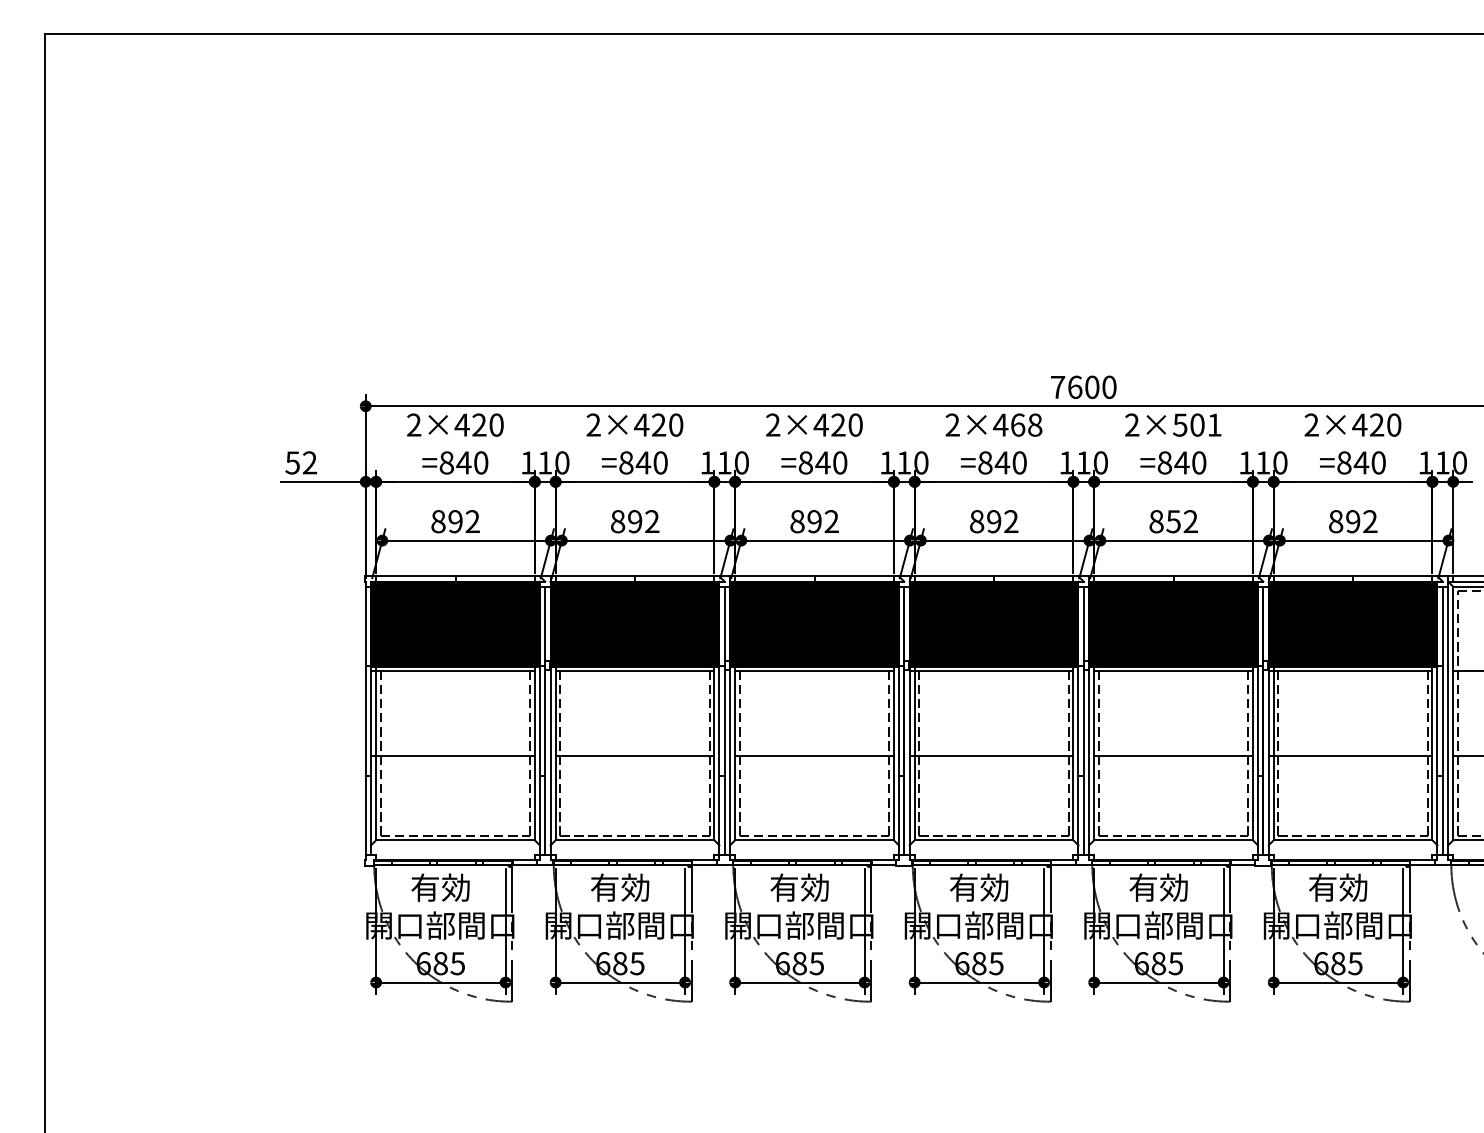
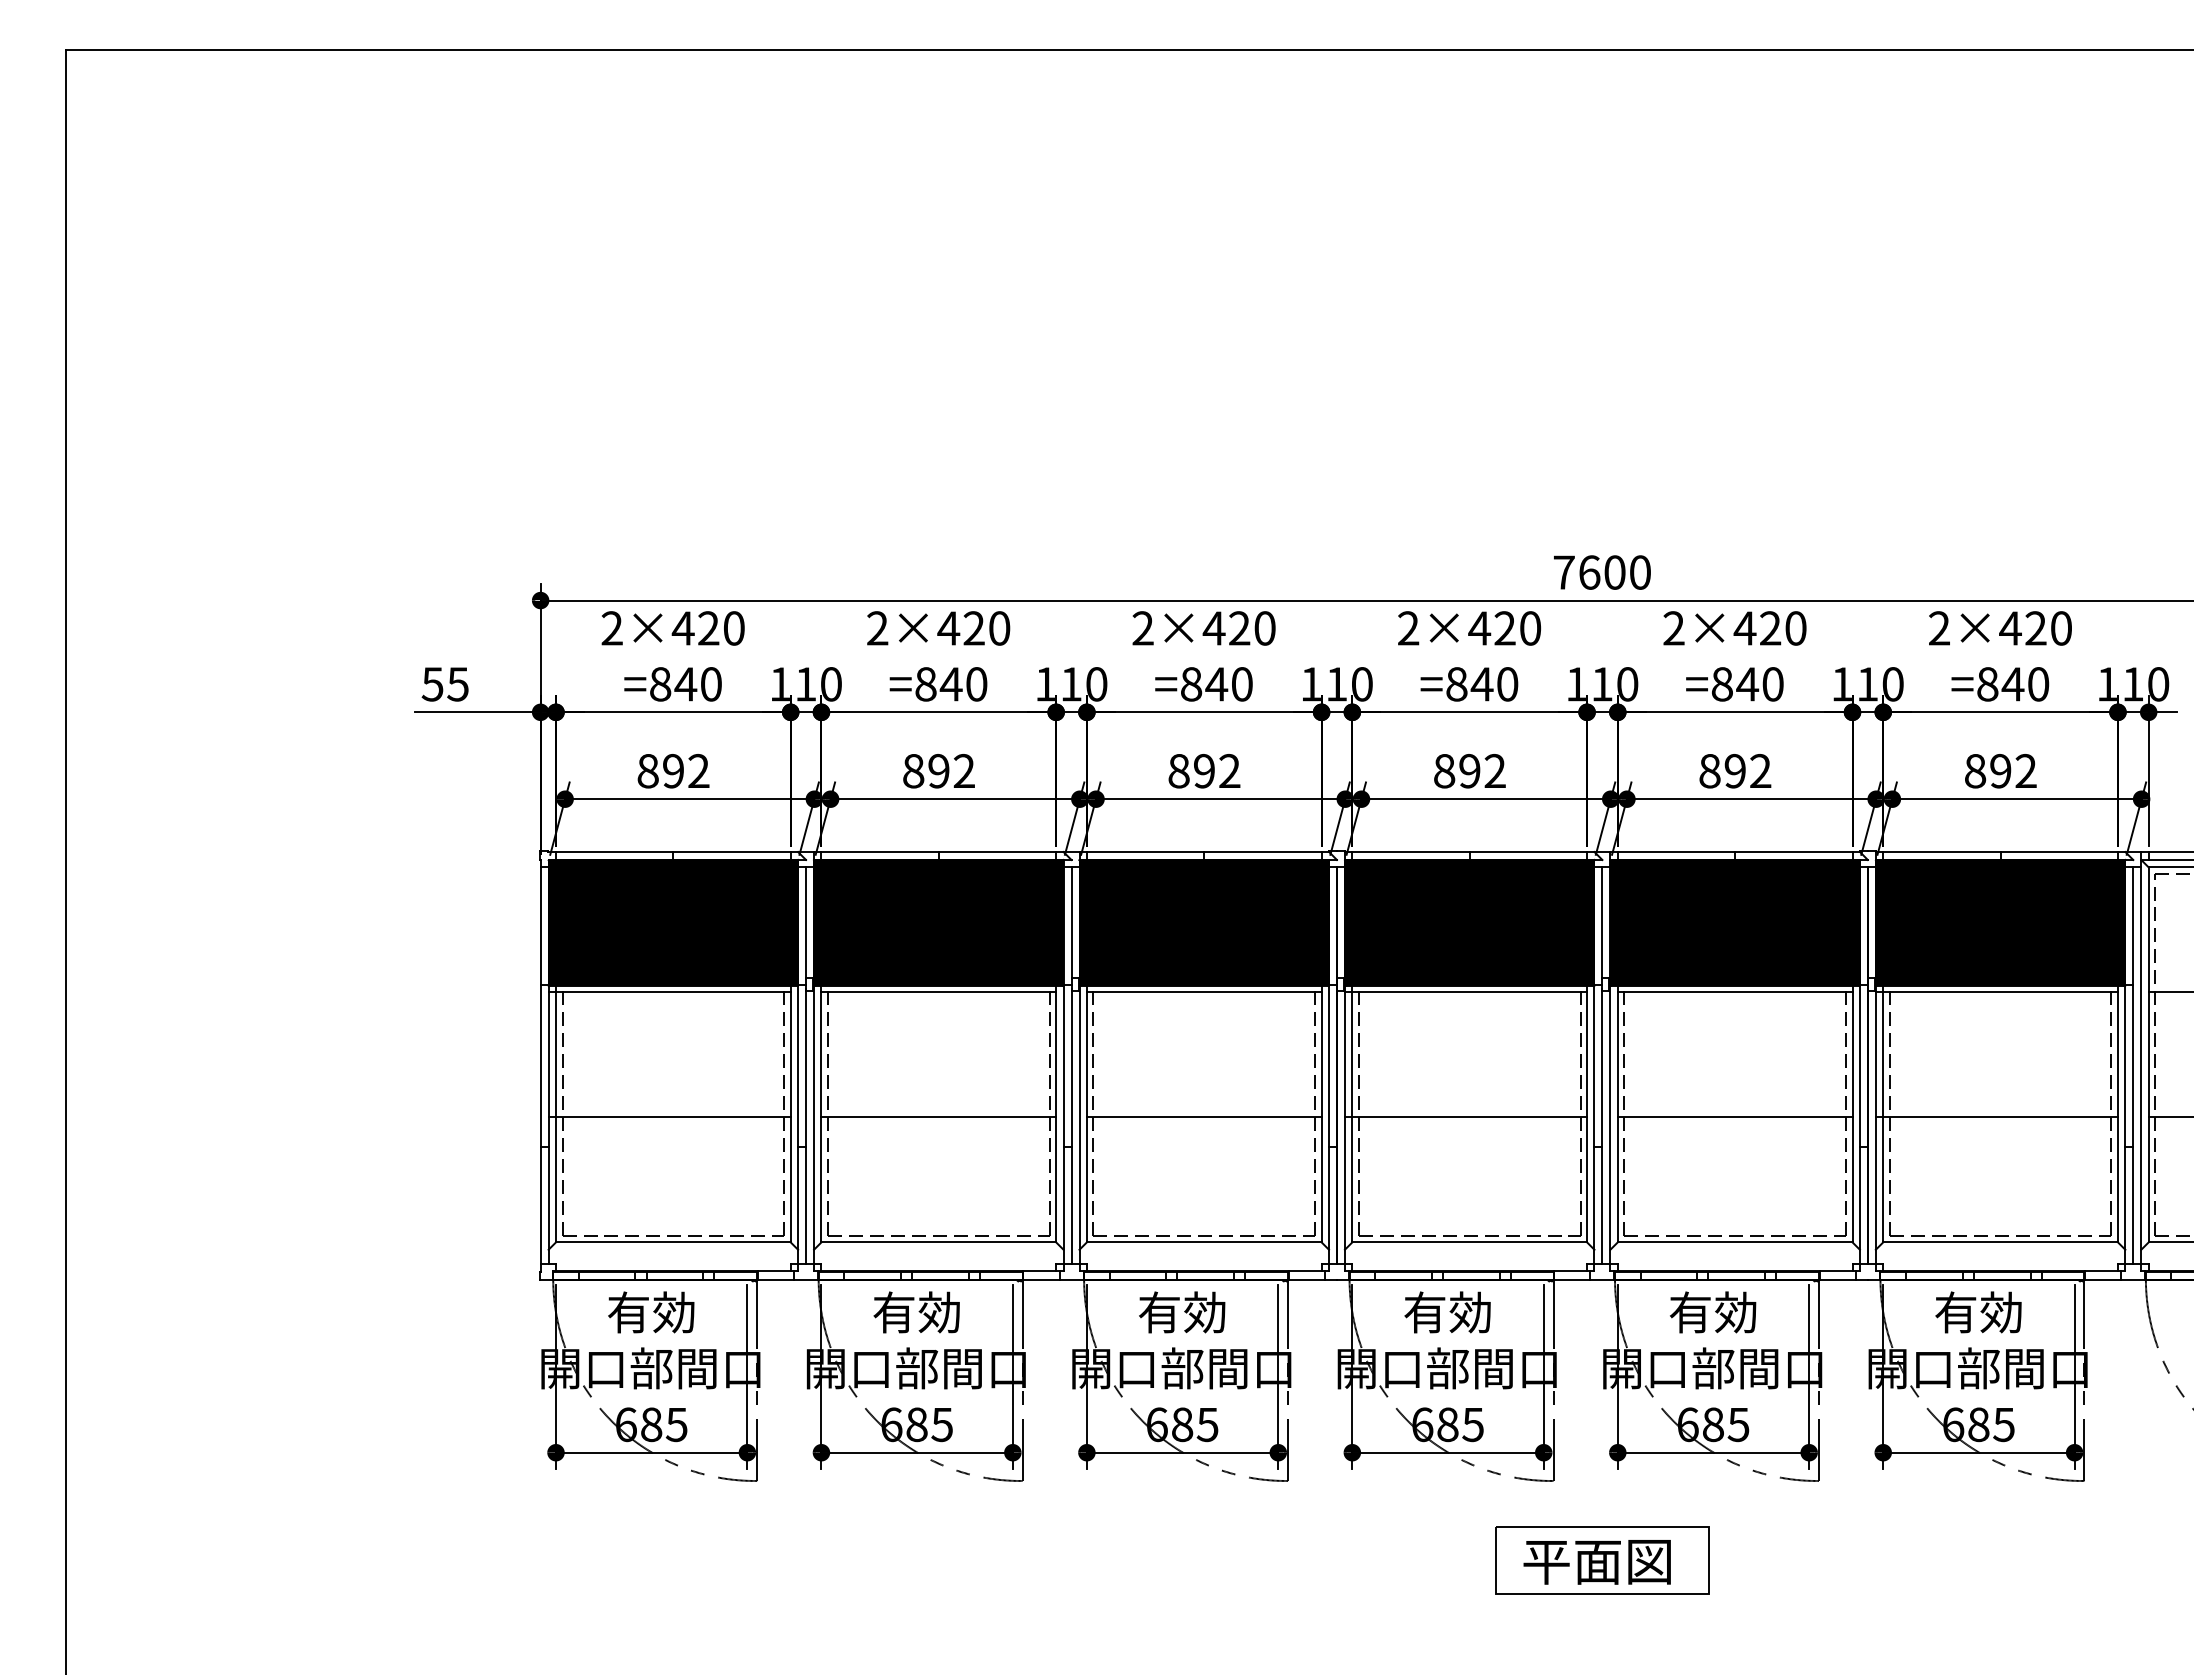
text: (1026, 424) -> (1517, 627), 2×468 -> 2×420
text: (1196, 424) -> (1769, 627), 2×501 -> 2×420
text: (309, 462) -> (457, 683), 52 -> 55
text: (1173, 521) -> (1735, 770), 852 -> 892
part: (1083, 1055) -> (1601, 1560), added

